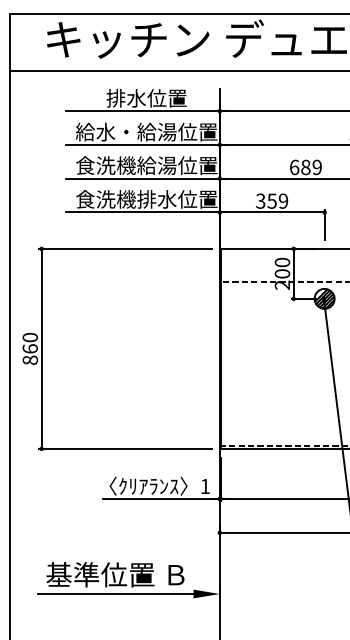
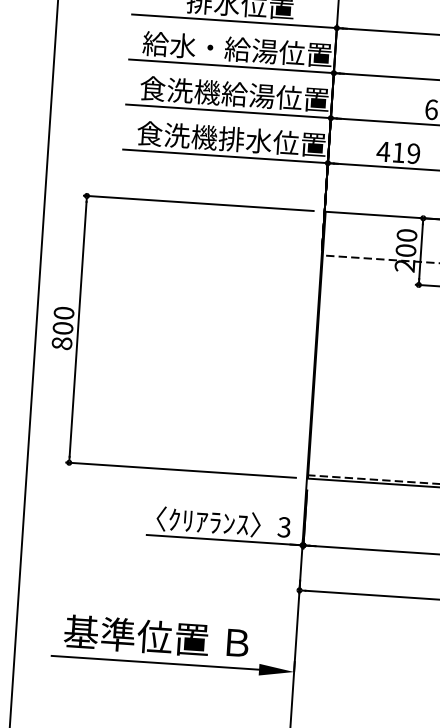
text: (265, 200) -> (389, 151), 359 -> 419
text: (29, 348) -> (62, 327), 860 -> 800
text: (204, 486) -> (283, 527), 1 -> 3

